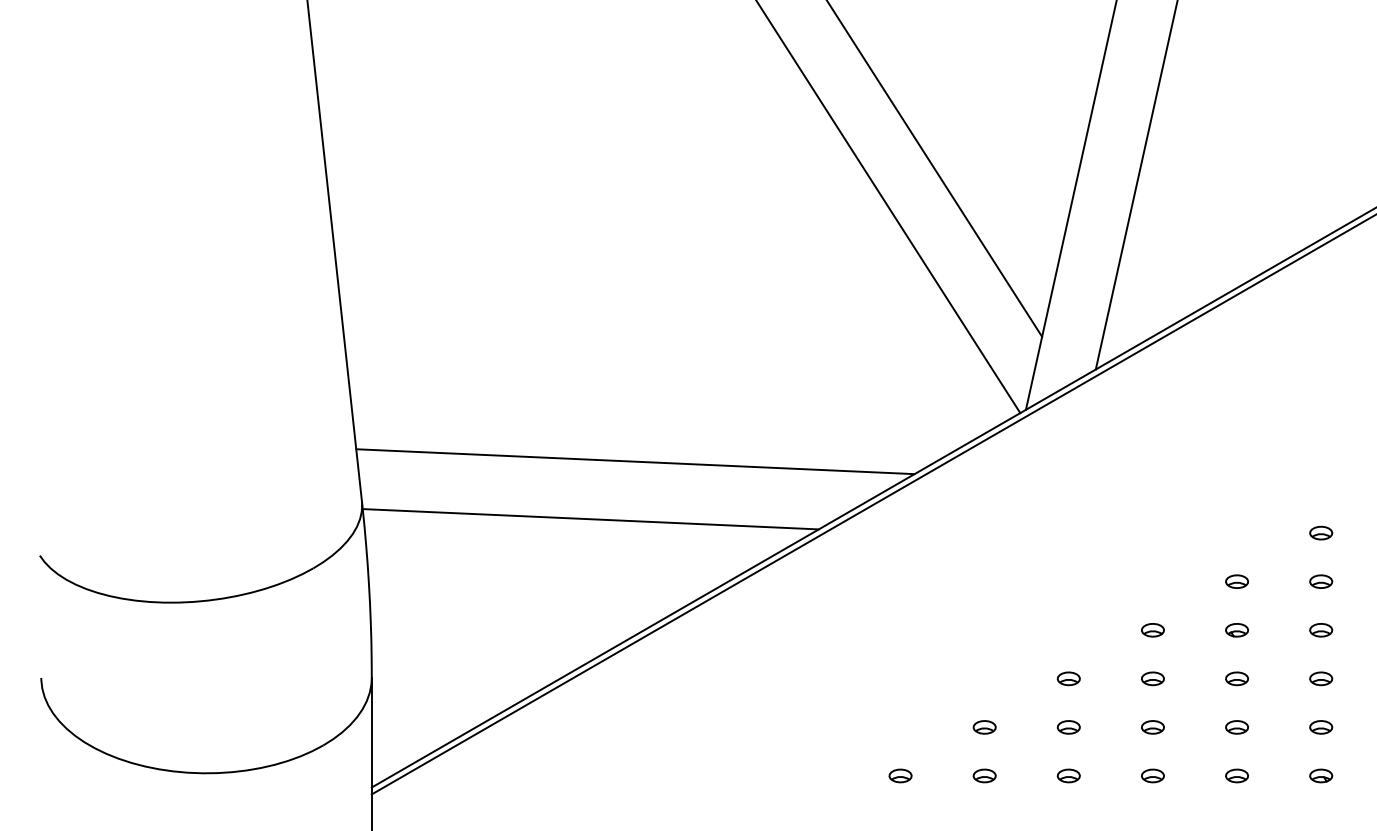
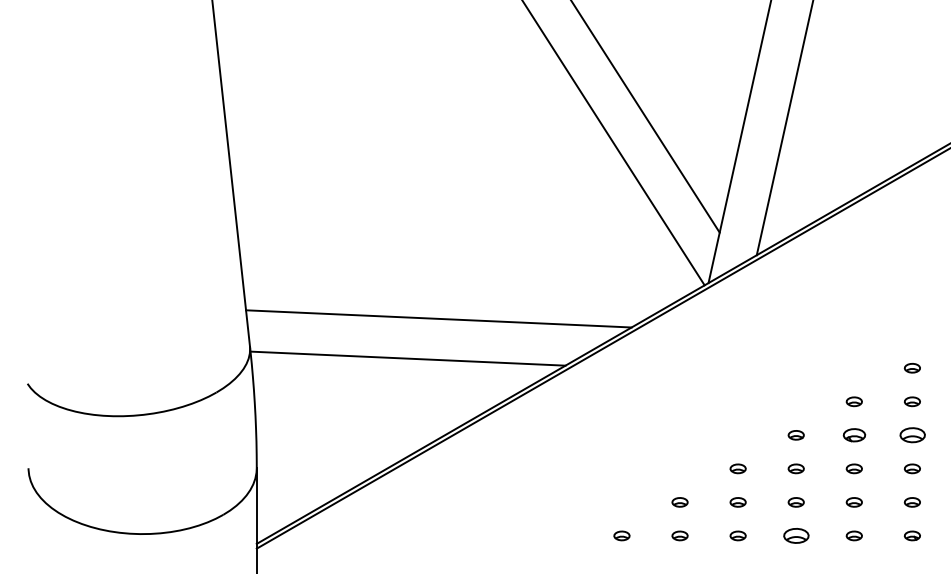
part: (1235, 630) -> (853, 435), size x1.4
part: (1319, 630) -> (911, 435), size x1.6
part: (1151, 775) -> (795, 535), size x1.6

